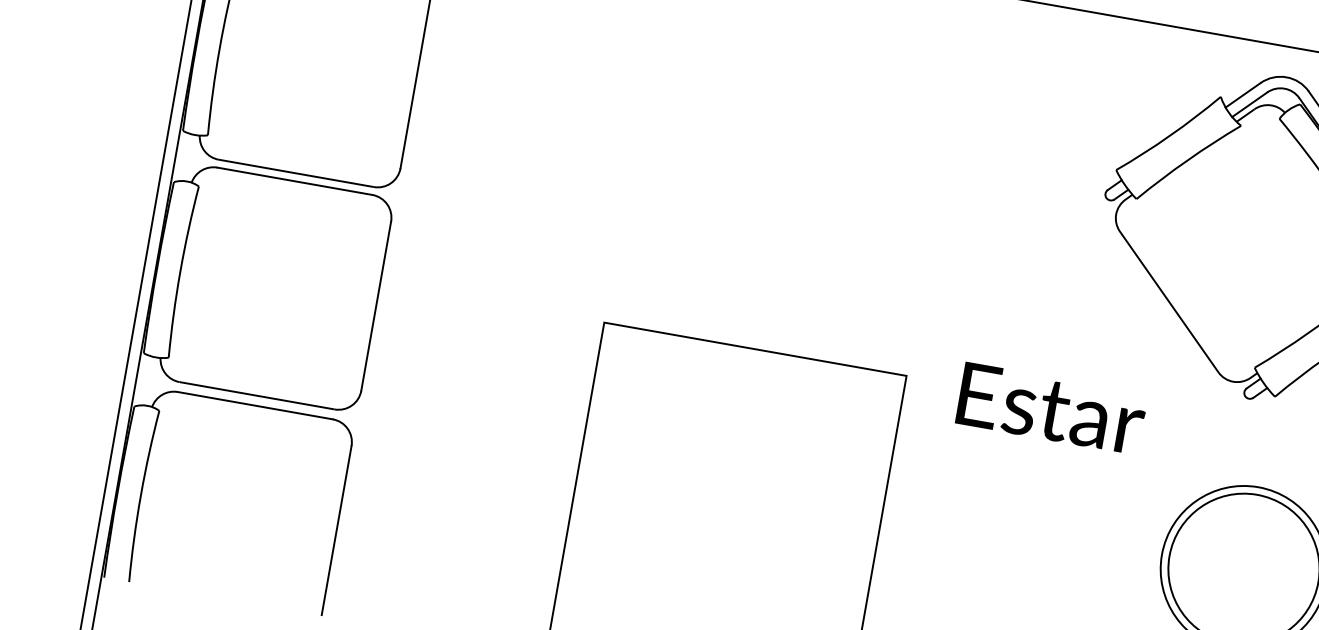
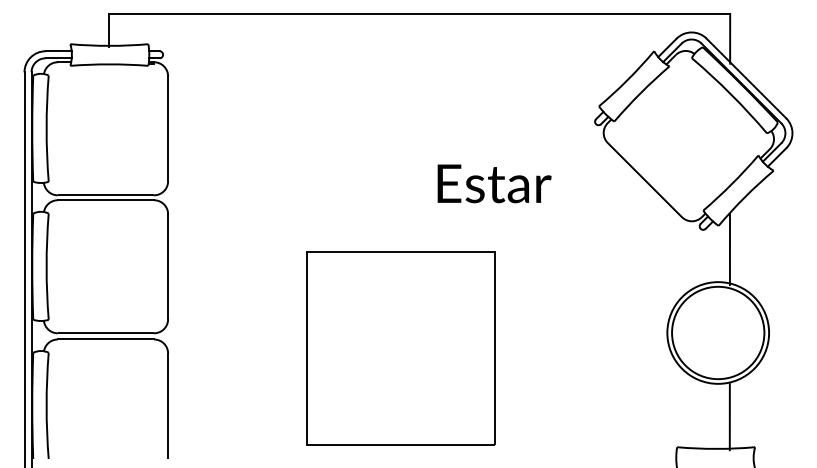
text: (1051, 408) -> (494, 183), moved
line: (1285, 437) -> (729, 249), added

